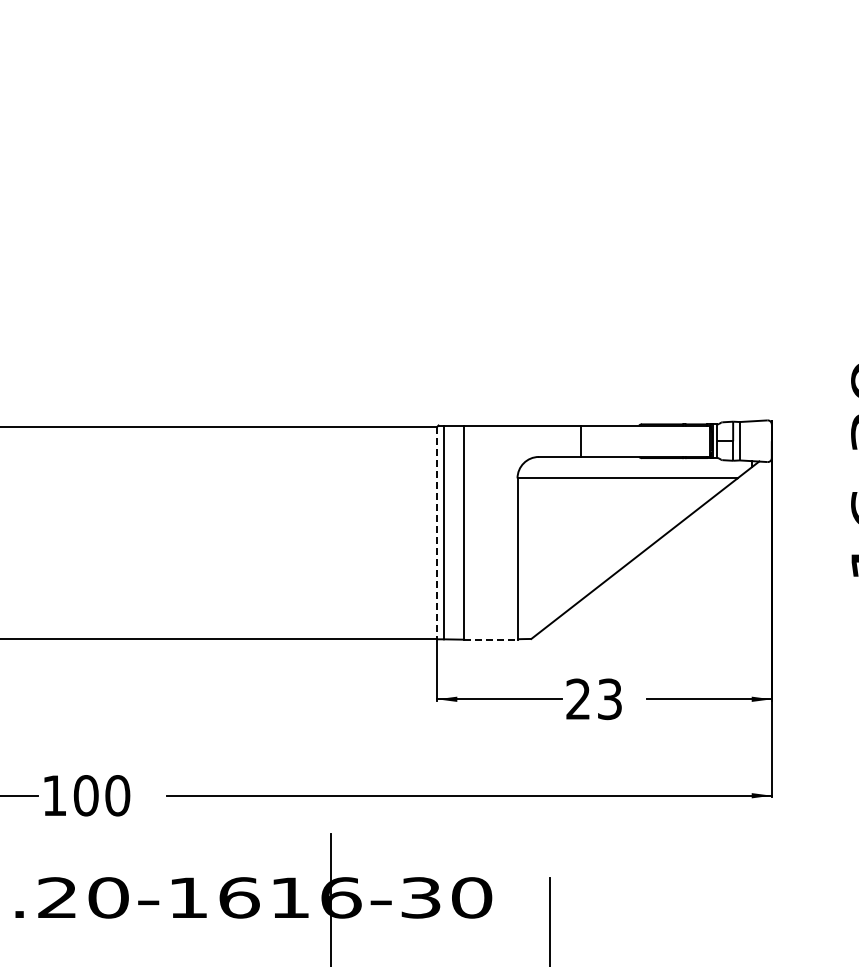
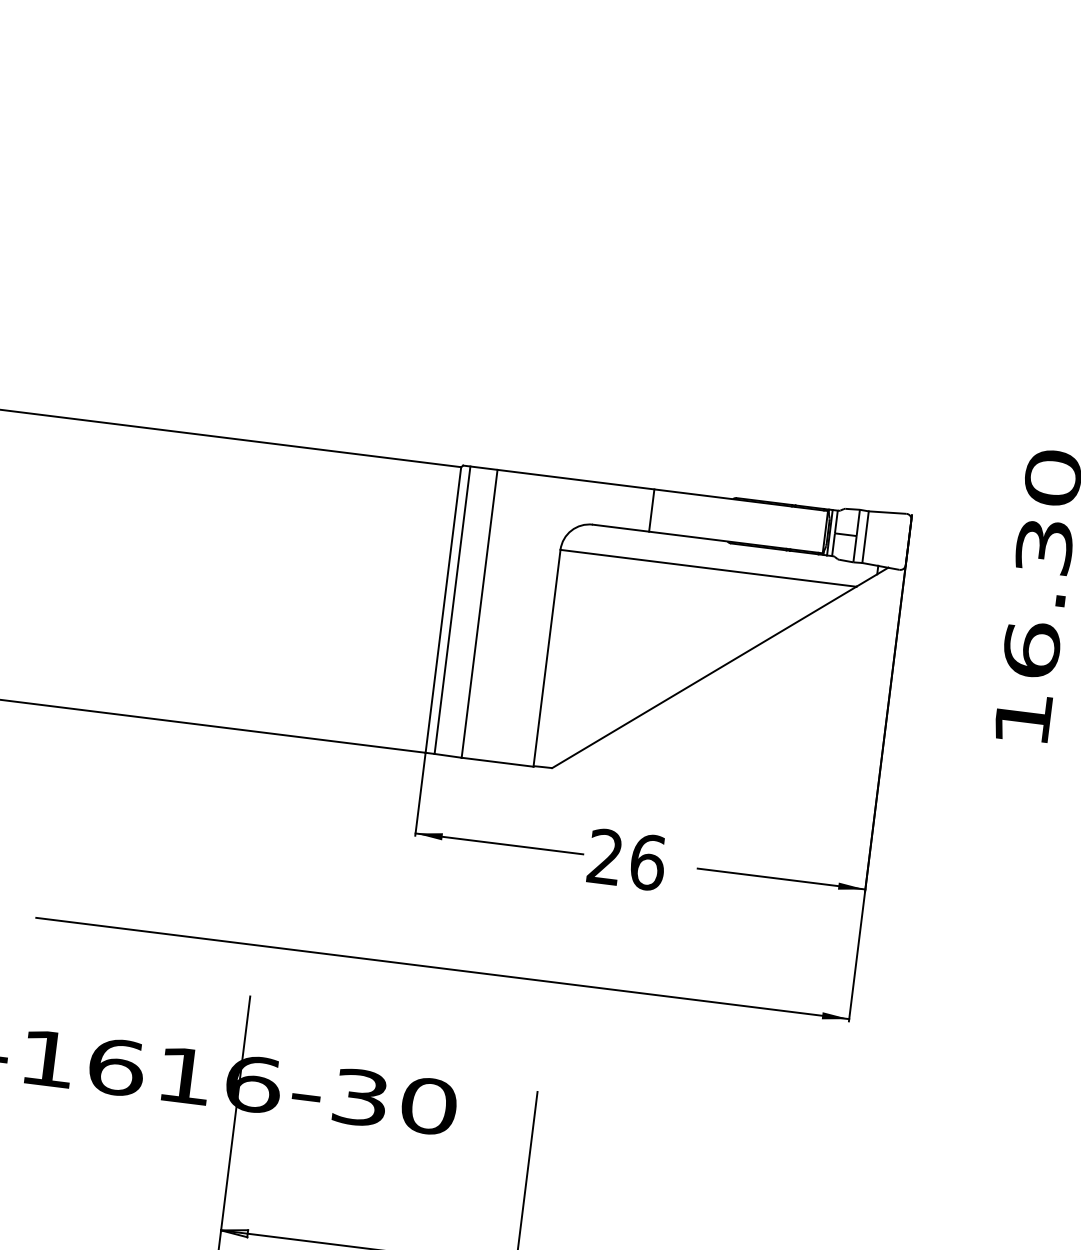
line: (437, 533) -> (443, 610), dashed -> solid
line: (490, 639) -> (497, 761), dashed -> solid
text: (609, 699) -> (647, 862), 23 -> 26

